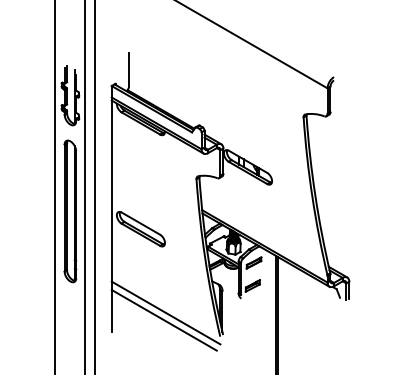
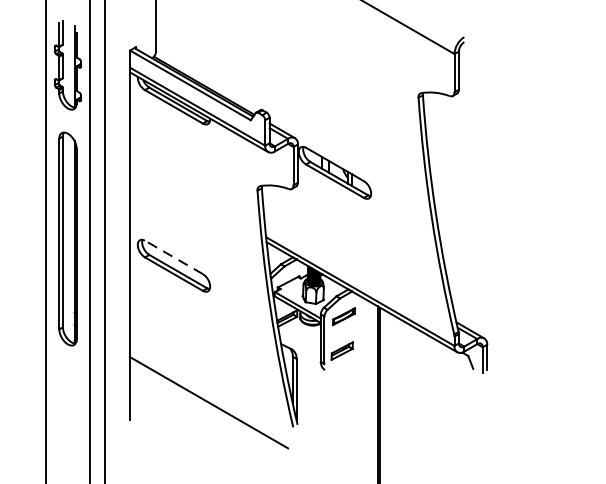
line: (140, 223) -> (173, 257), solid -> dashed
line: (165, 312) -> (210, 391), removed

